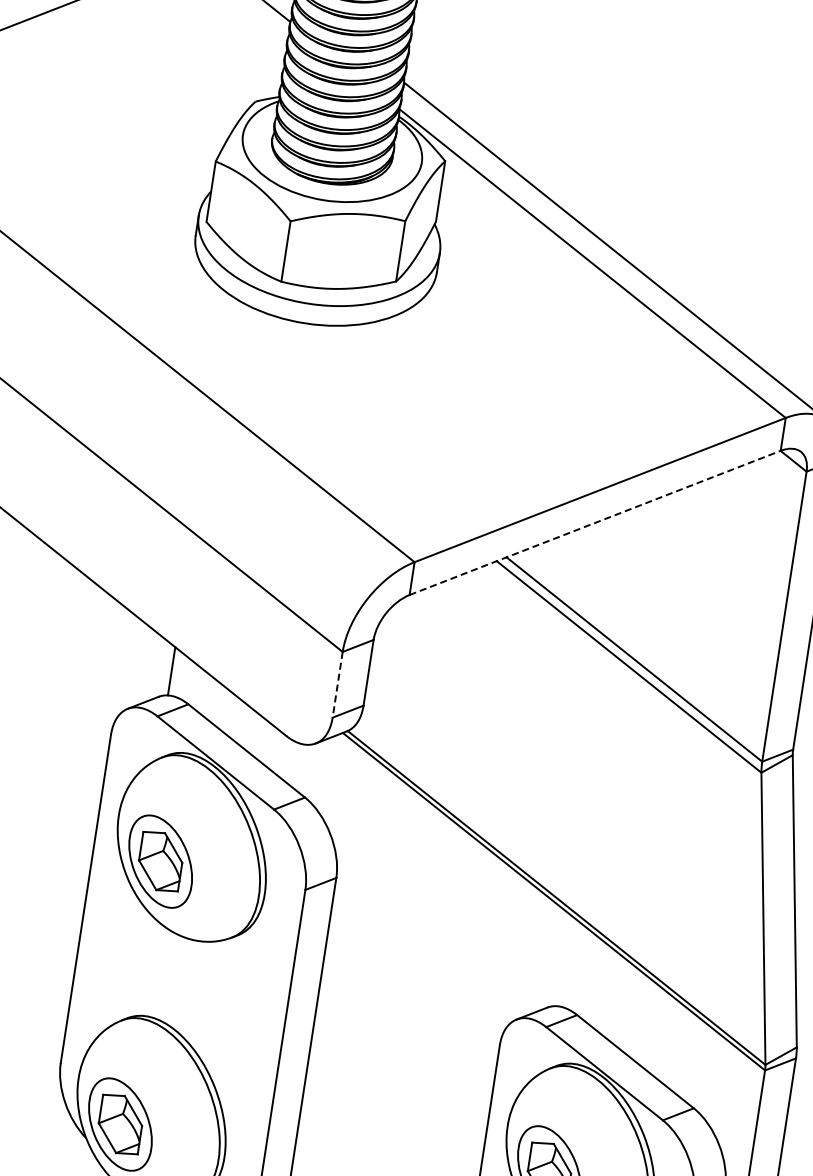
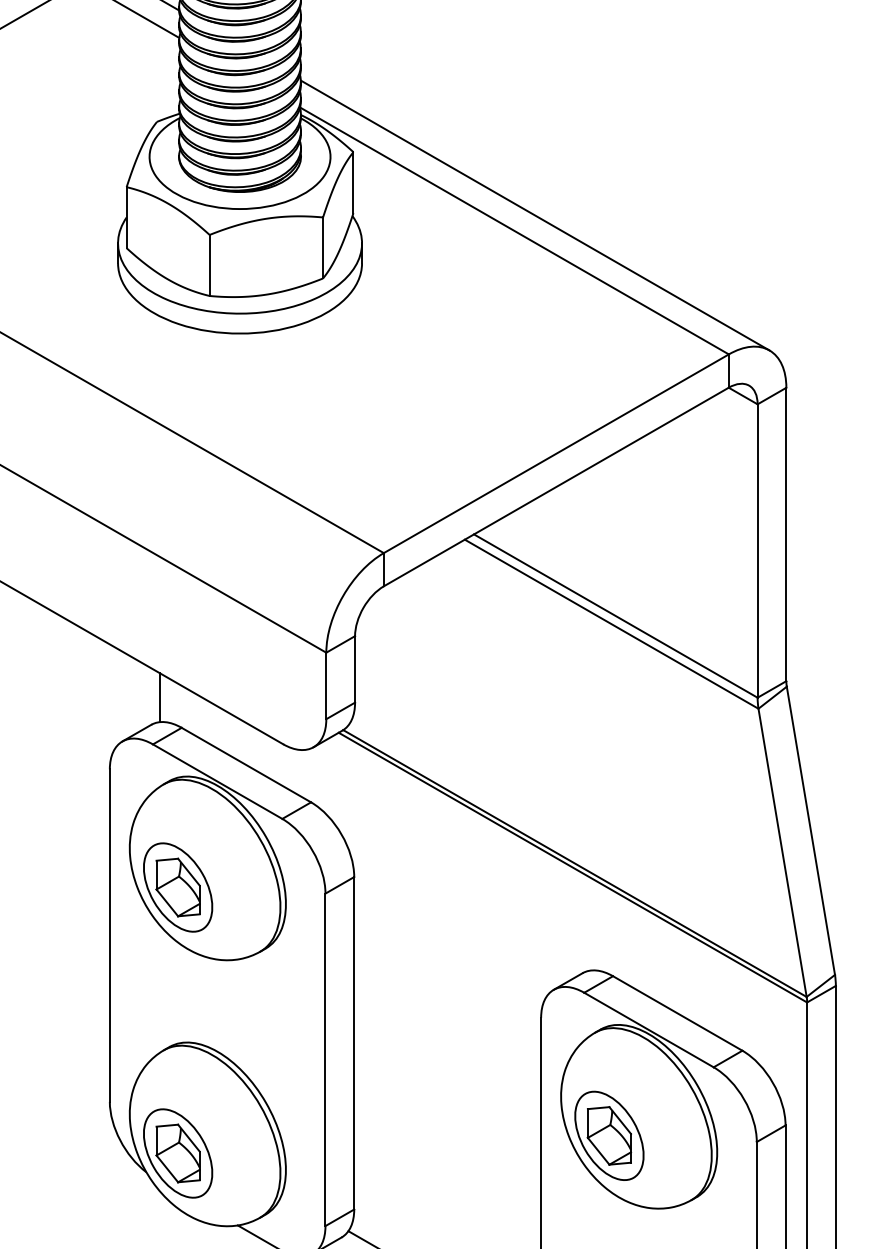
line: (595, 522) -> (556, 486), dashed -> solid
line: (337, 685) -> (326, 686), dashed -> solid

